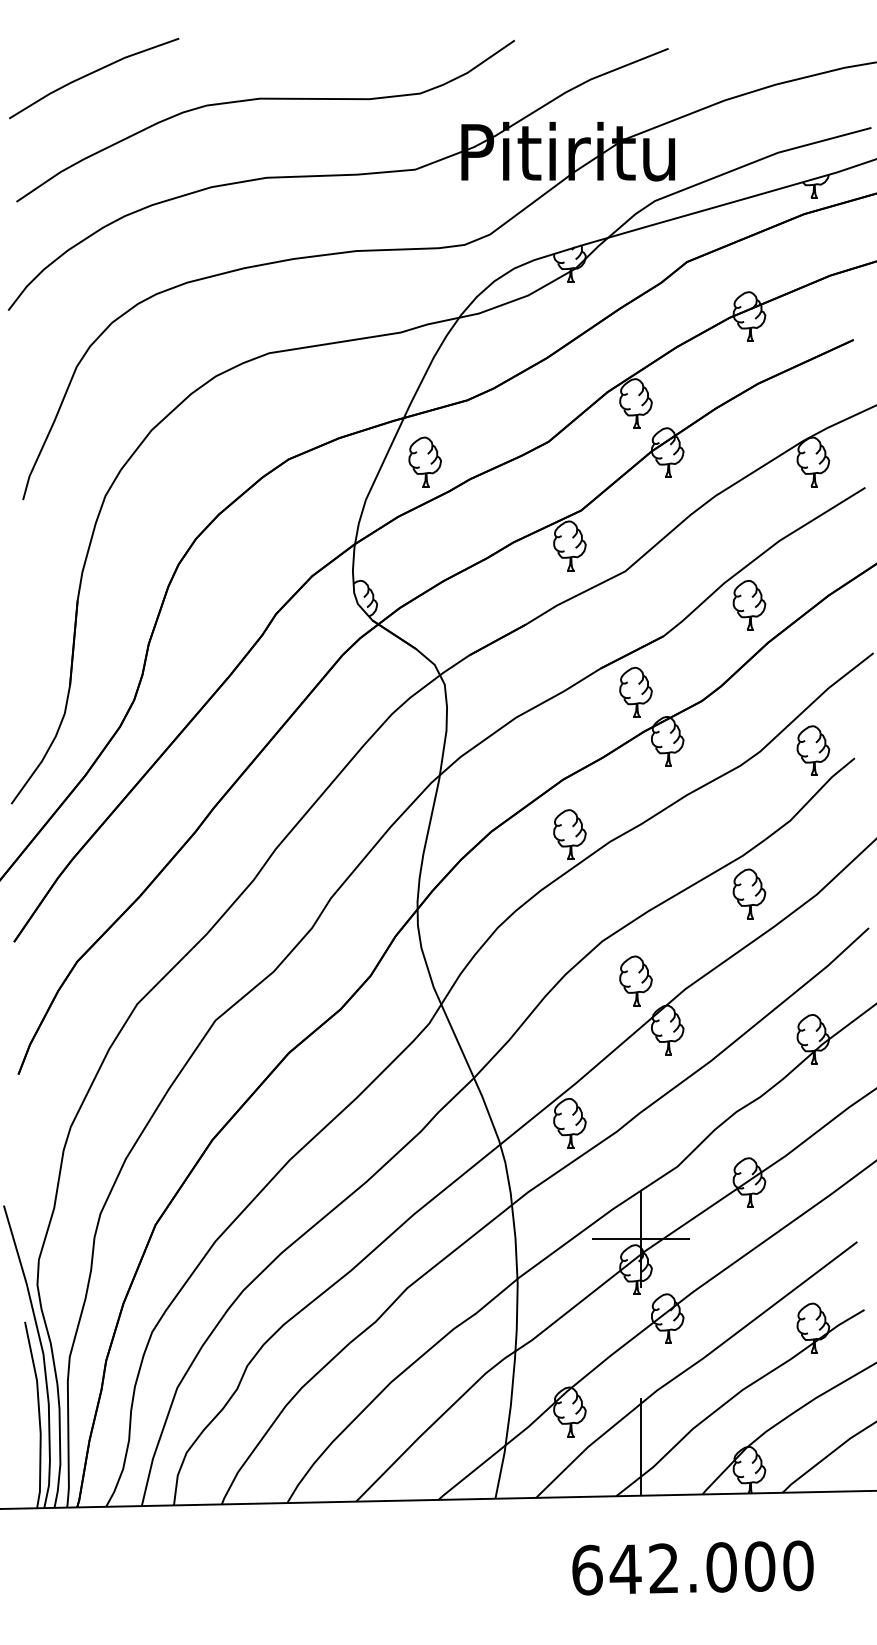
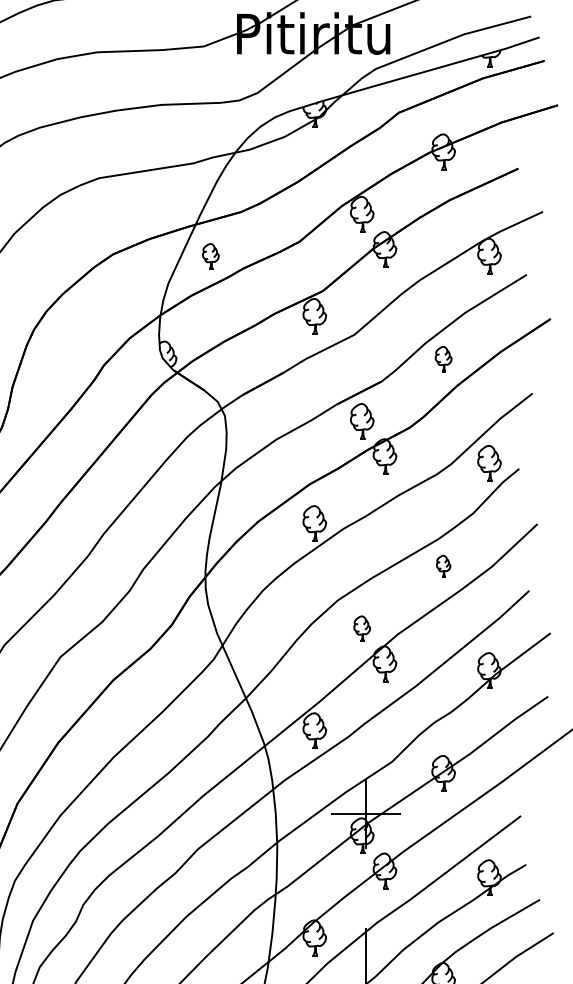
part: (424, 461) -> (210, 255), size x0.7
part: (749, 605) -> (443, 359), size x0.7
part: (749, 893) -> (443, 565), size x0.6
part: (635, 980) -> (361, 628), size x0.7

